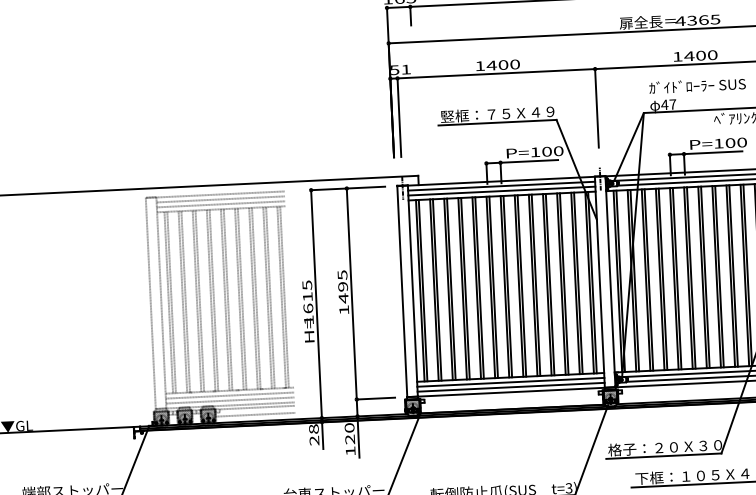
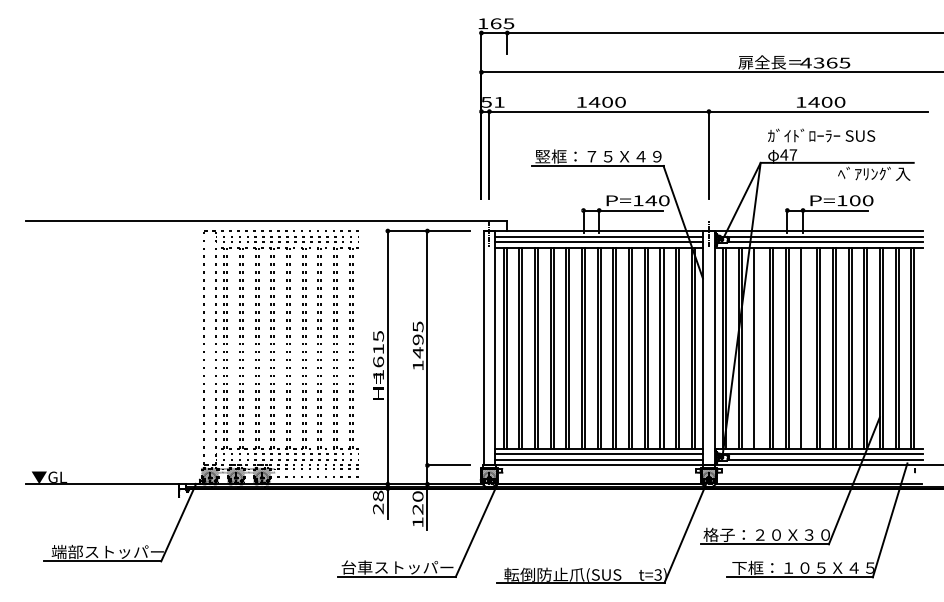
text: (547, 151) -> (651, 200), P=100 -> P=140
line: (691, 277) -> (804, 347), removed
line: (648, 279) -> (757, 347), removed

